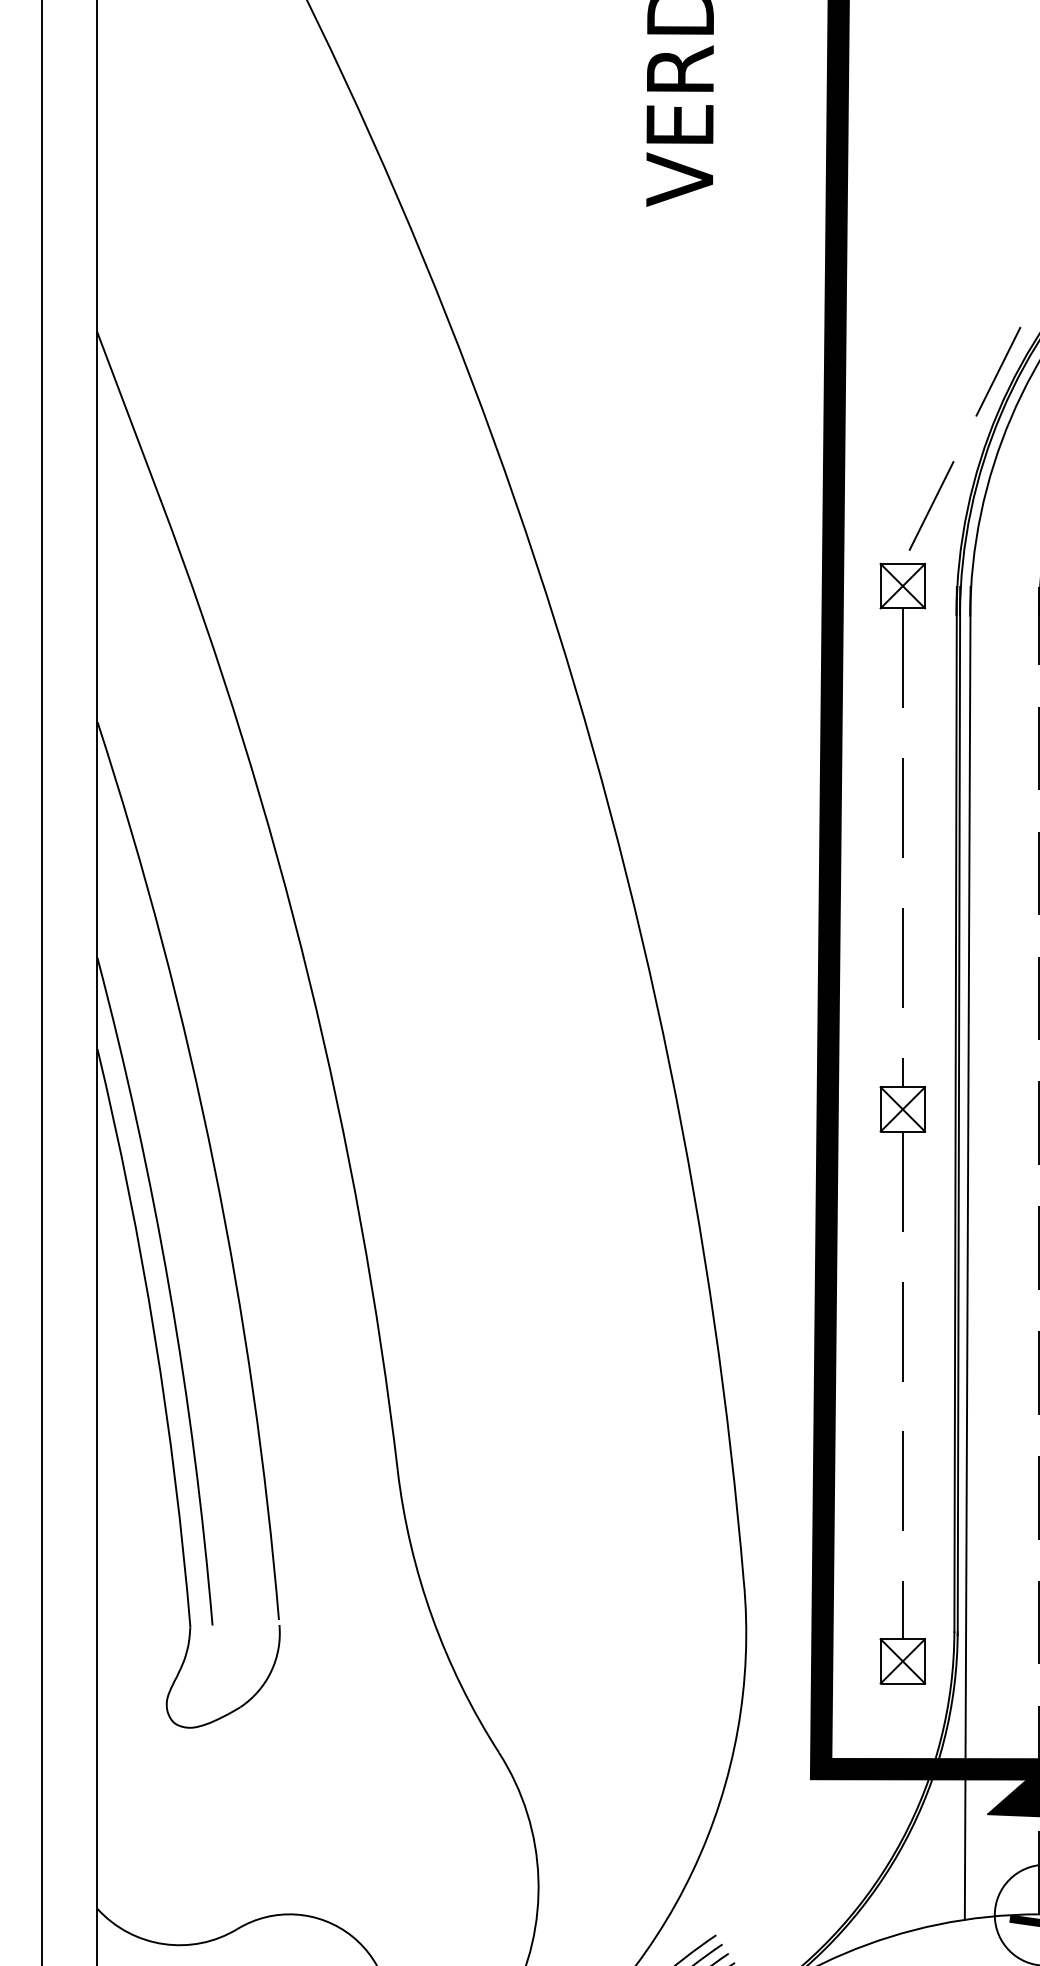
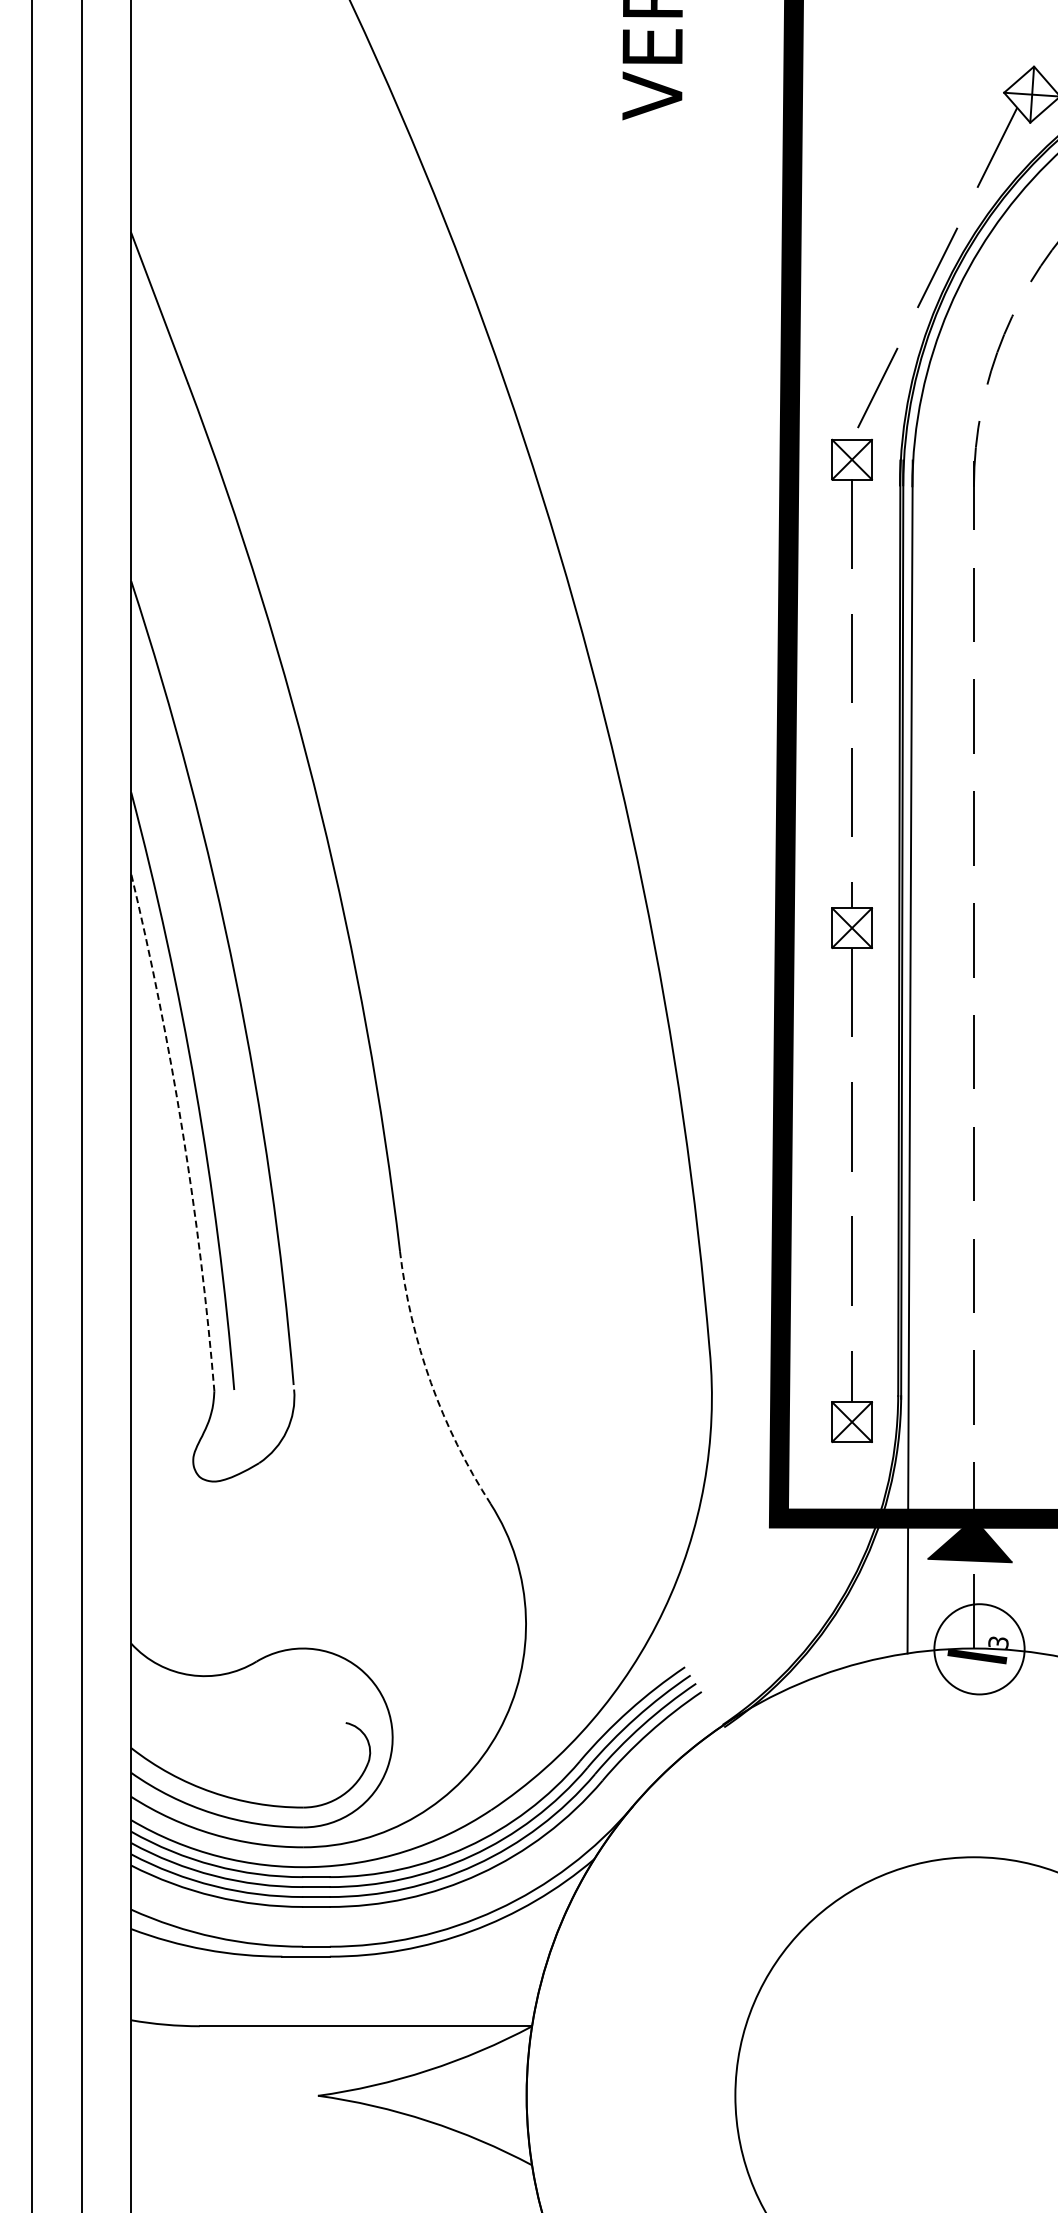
arc: (154, 1336) -> (182, 1131), solid -> dashed
arc: (431, 1617) -> (430, 1382), solid -> dashed

